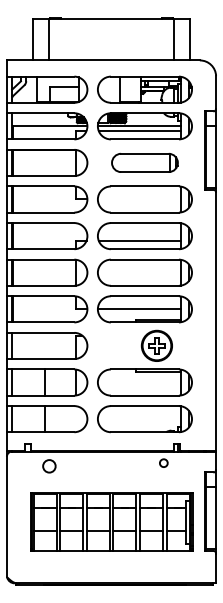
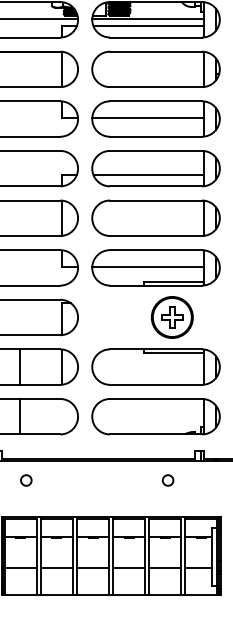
part: (144, 162) -> (155, 68), size x1.43
line: (138, 199) -> (147, 118), added
circle: (163, 462) -> (167, 479), moved
circle: (48, 465) -> (25, 479), size x0.62

